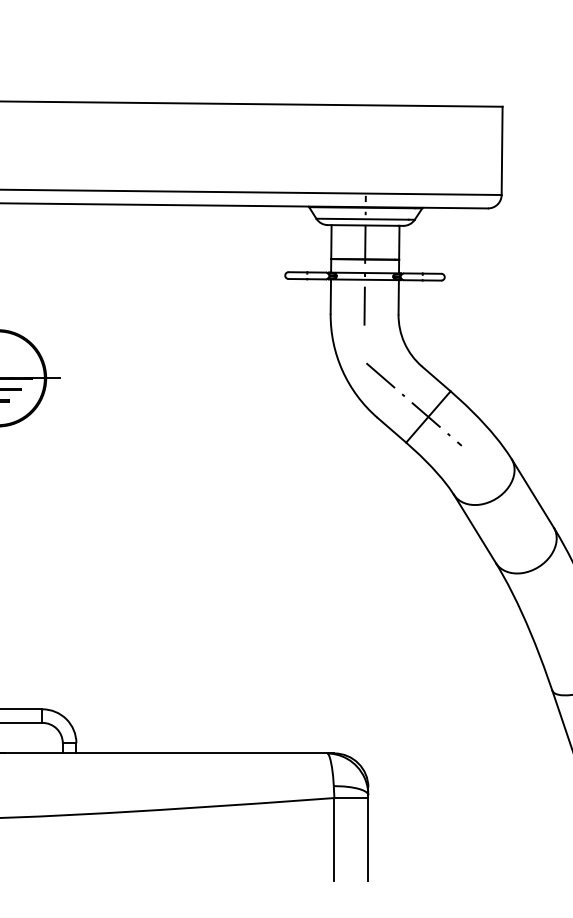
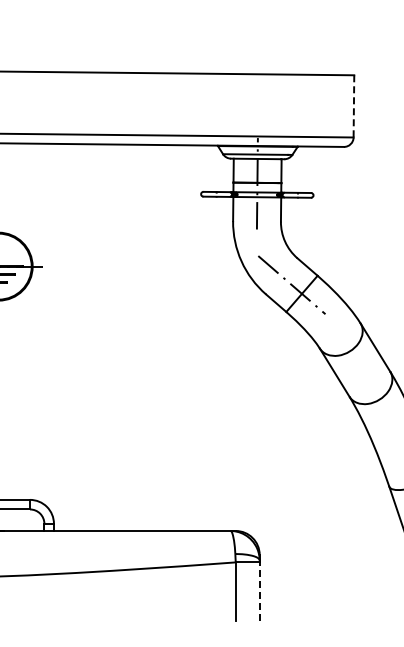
line: (501, 151) -> (353, 106), solid -> dashed
line: (368, 839) -> (259, 591), solid -> dashed

